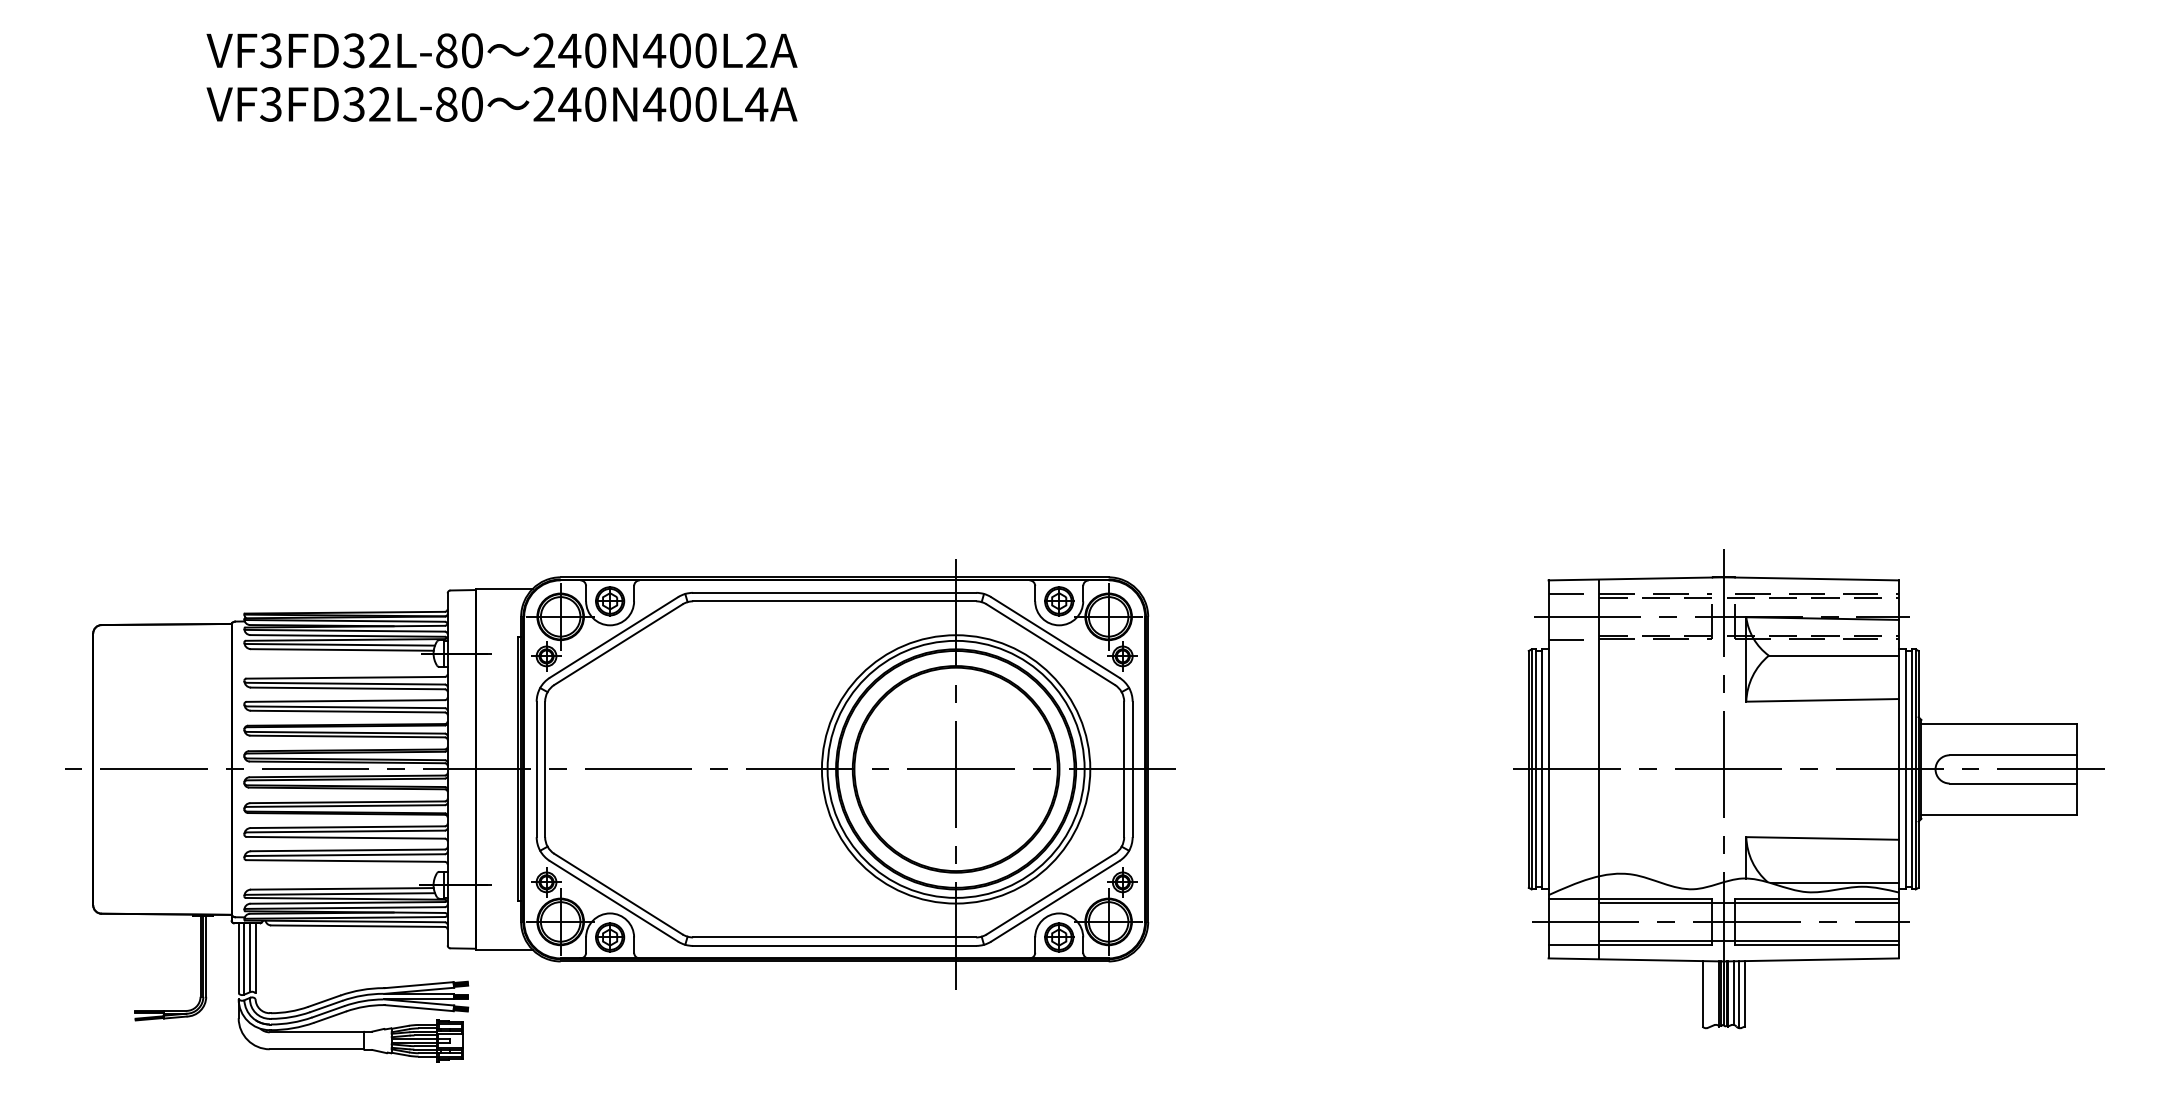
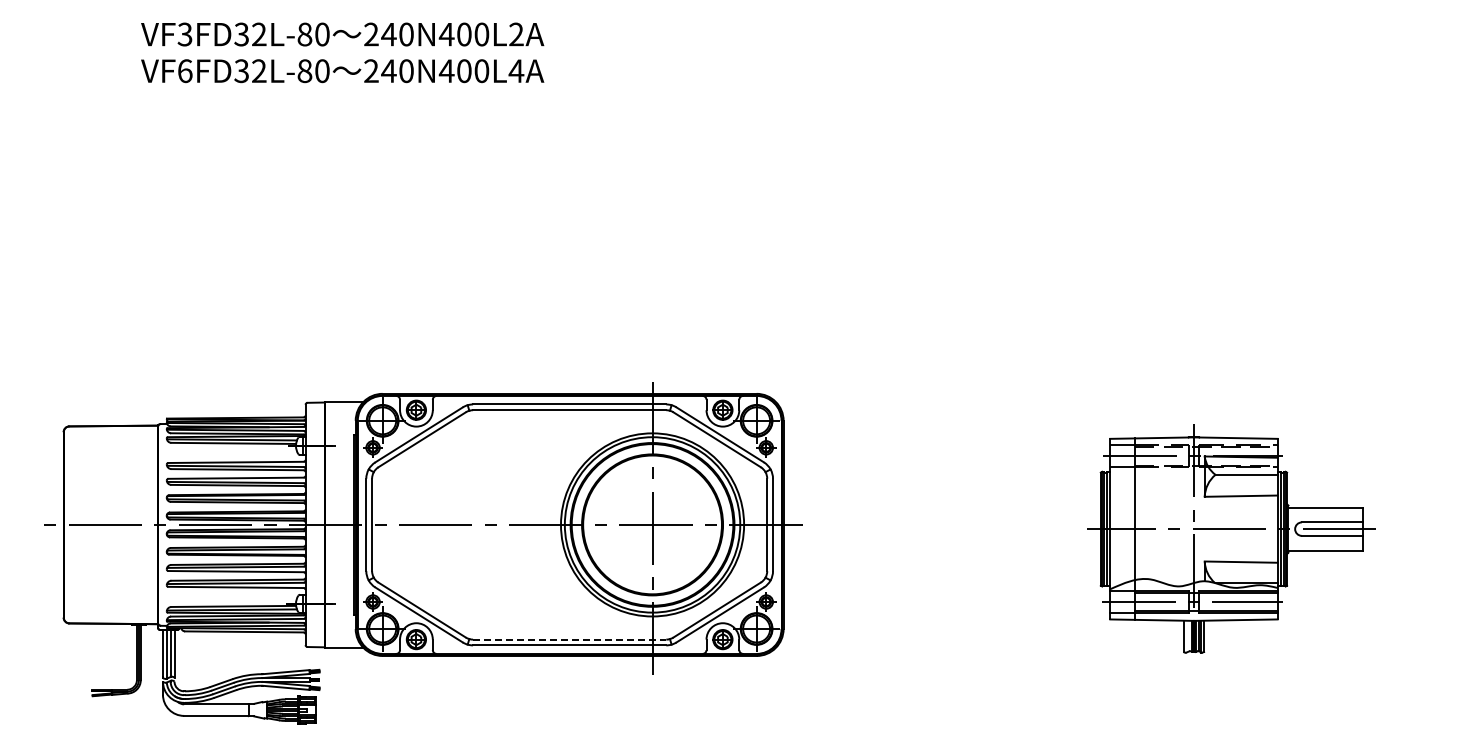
text: (270, 104) -> (184, 71), VF3FD32L-80 -> VF6FD32L-80
part: (1808, 789) -> (1234, 538), size x0.7
line: (834, 937) -> (569, 639), solid -> dashed

